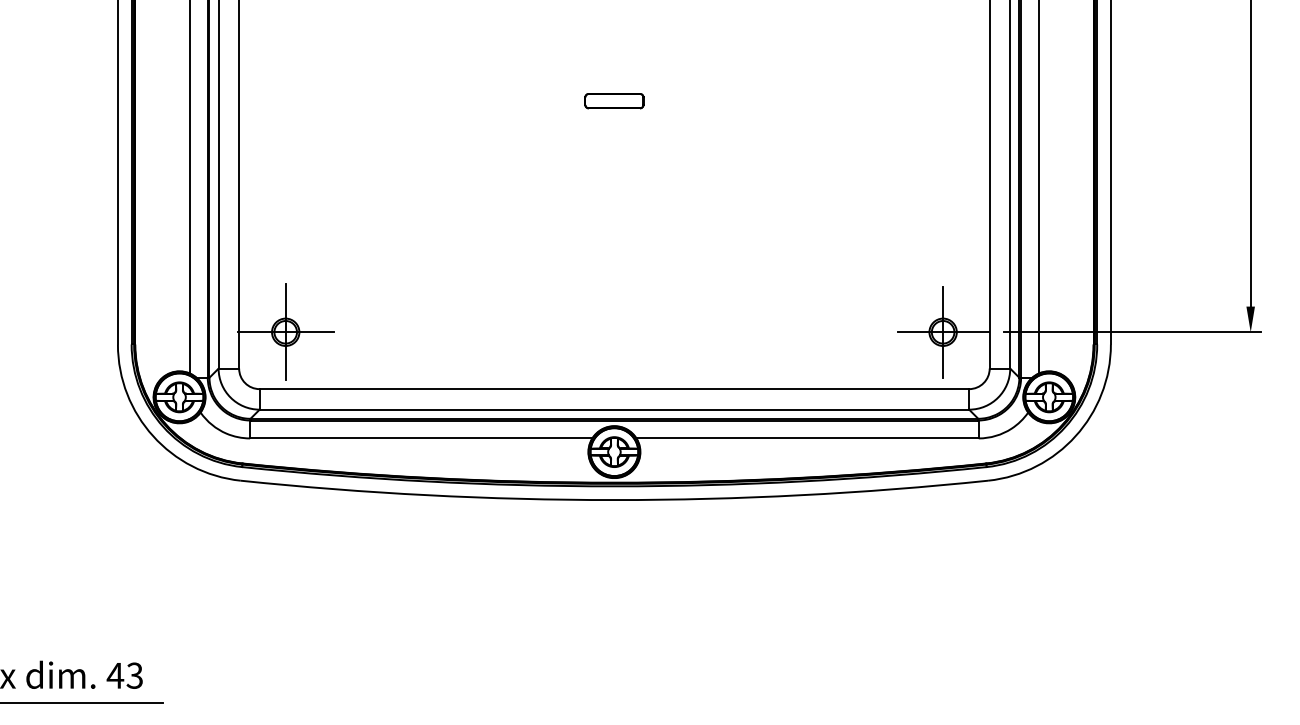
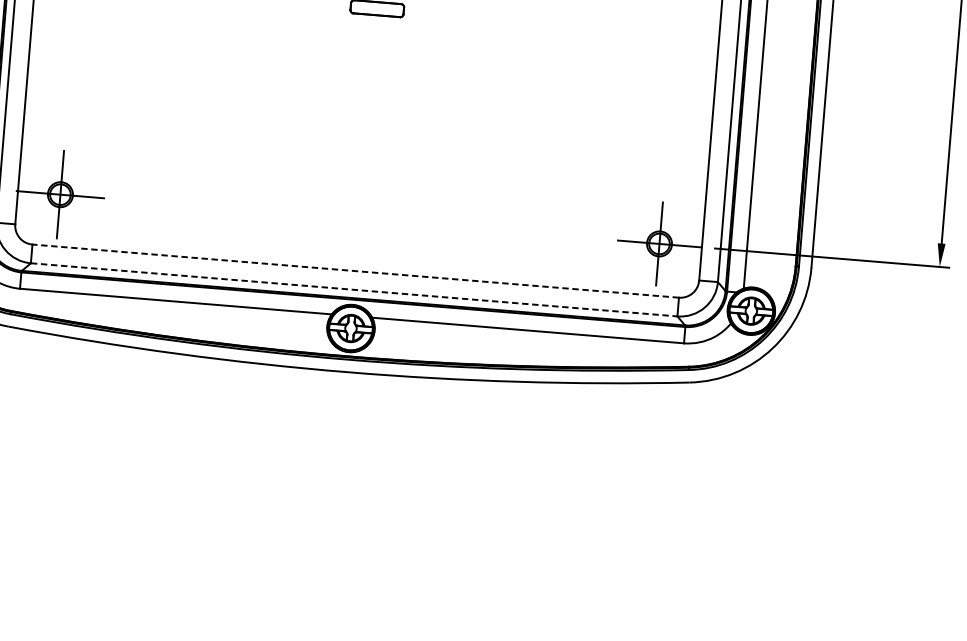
line: (614, 389) -> (355, 271), solid -> dashed
line: (614, 409) -> (354, 289), solid -> dashed

